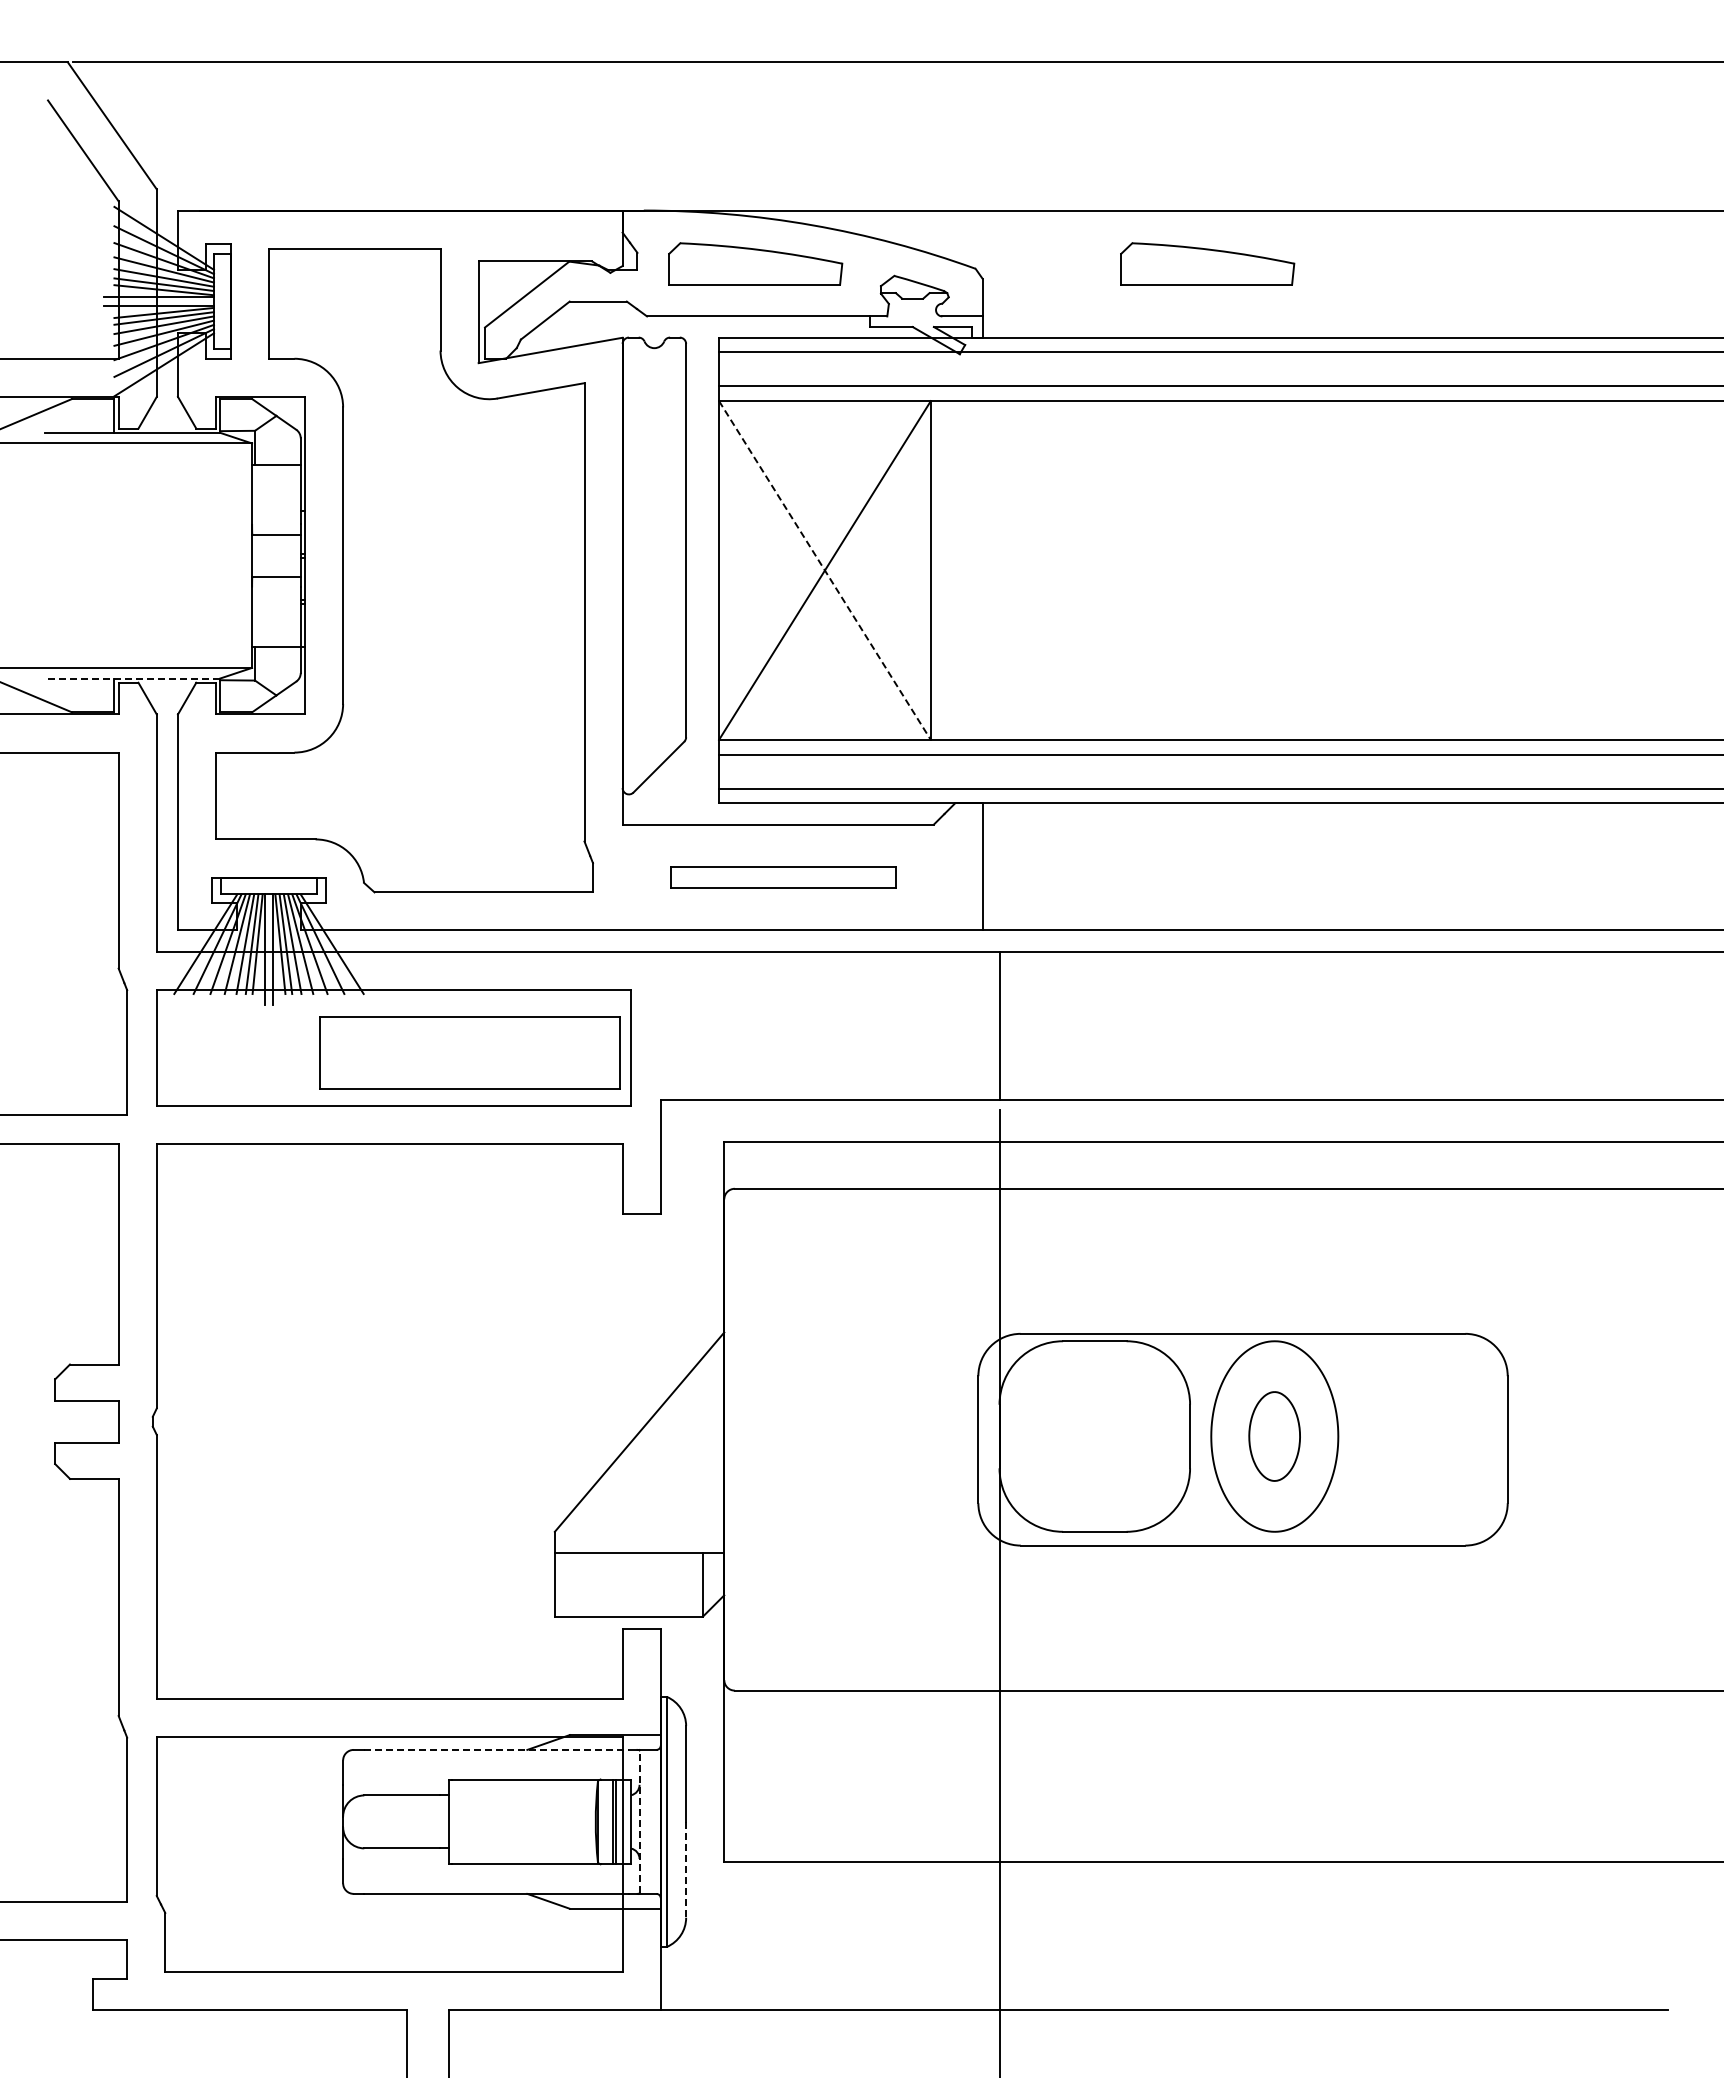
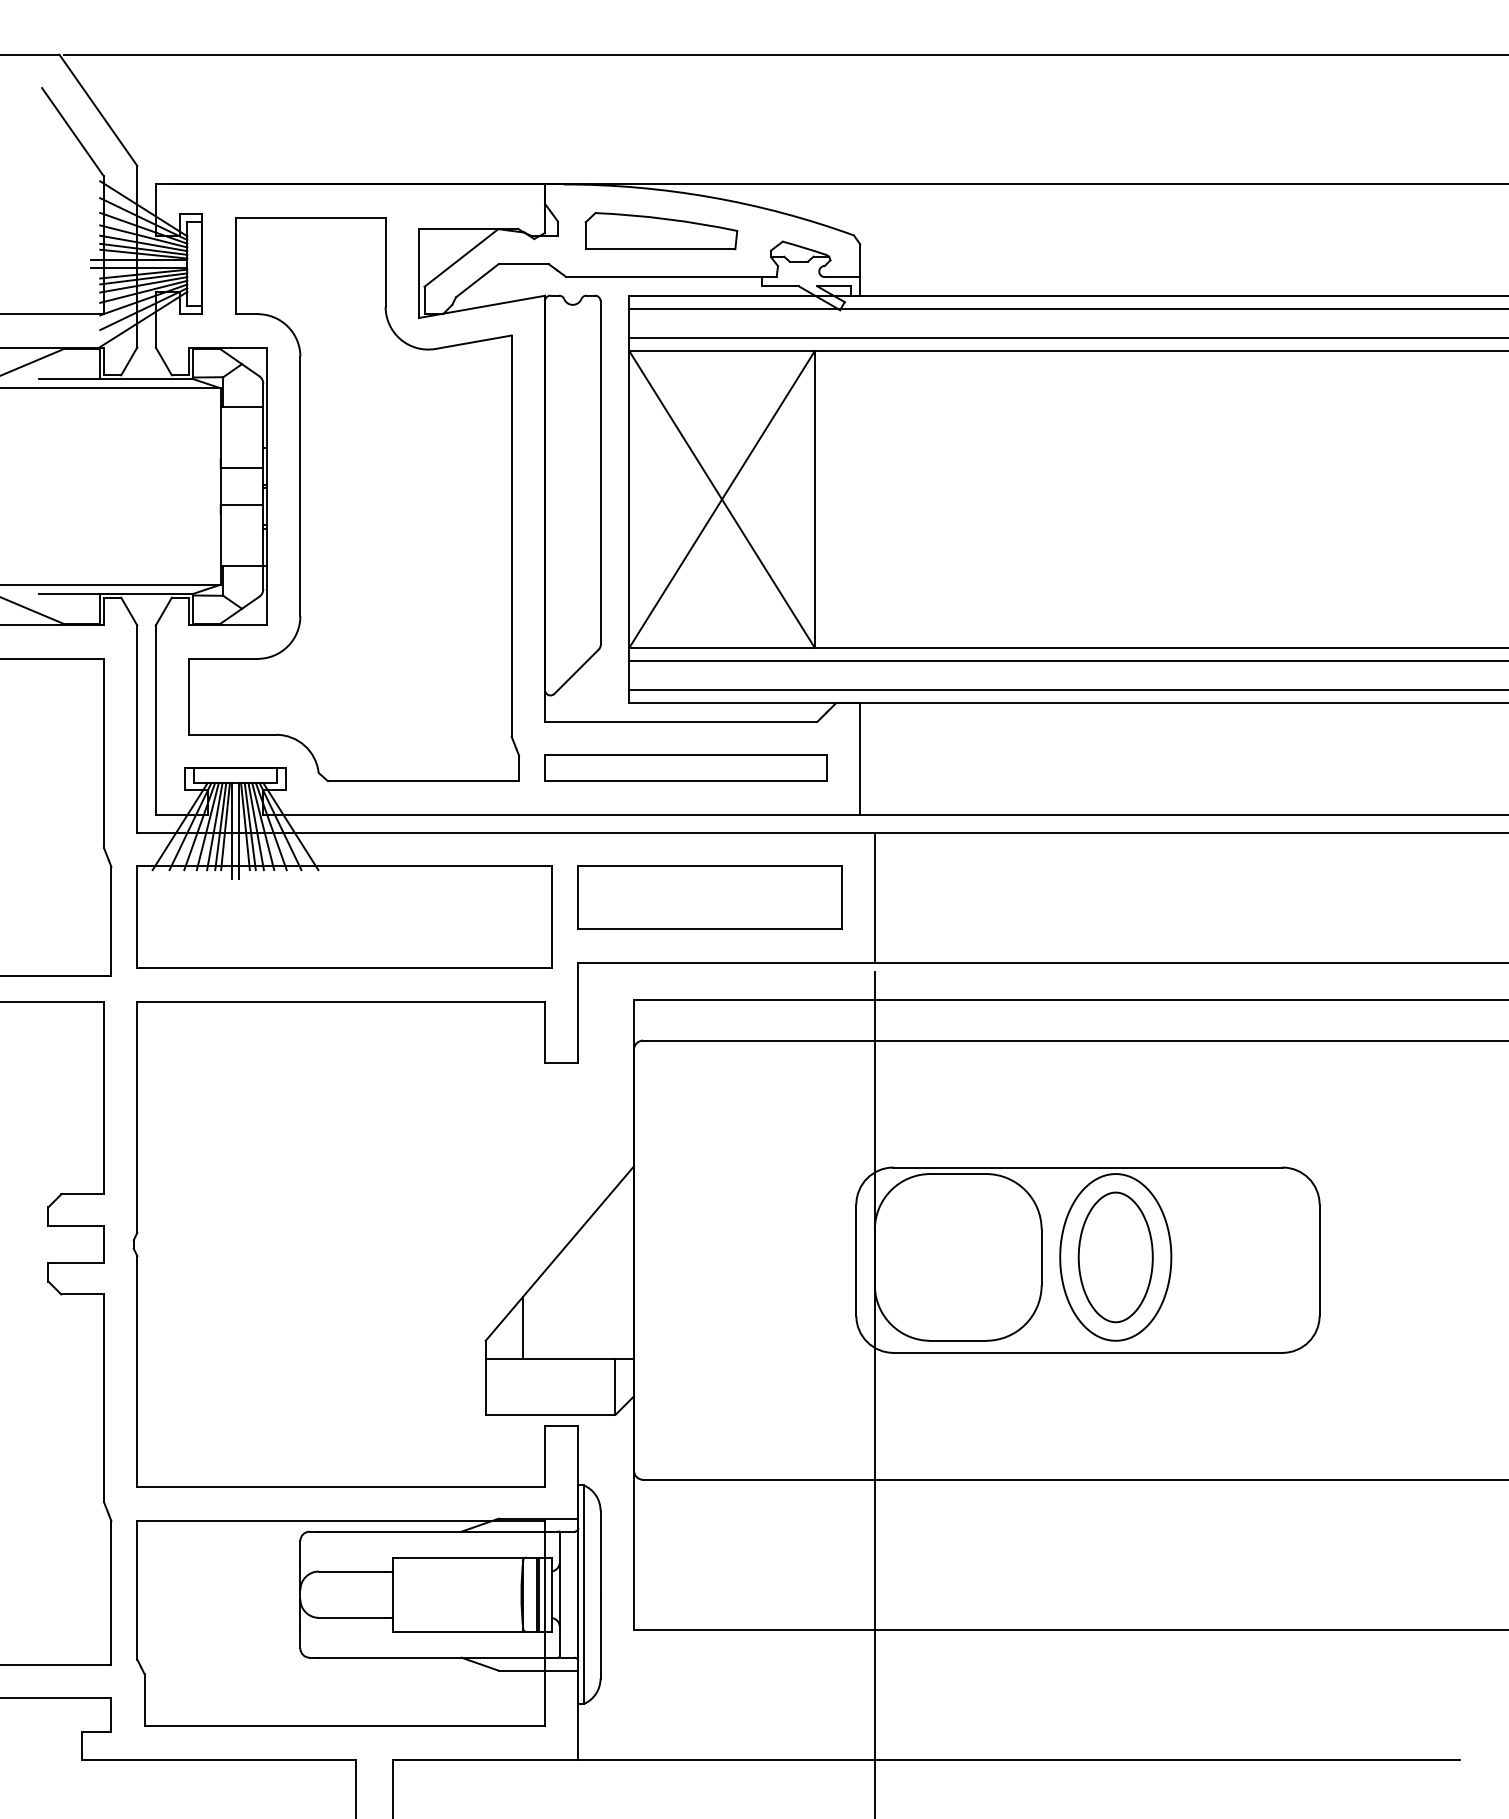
part: (1207, 263) -> (1056, 230), removed
line: (824, 570) -> (721, 499), dashed -> solid
line: (132, 678) -> (116, 593), dashed -> solid
part: (783, 877) -> (685, 768), size x1.43
part: (469, 1052) -> (709, 897), moved
part: (1274, 1436) -> (1115, 1257), size x1.67
line: (597, 1517) -> (523, 1328), added
line: (497, 1749) -> (435, 1531), dashed -> solid
line: (639, 1821) -> (559, 1594), dashed -> solid
line: (686, 1869) -> (600, 1636), dashed -> solid

